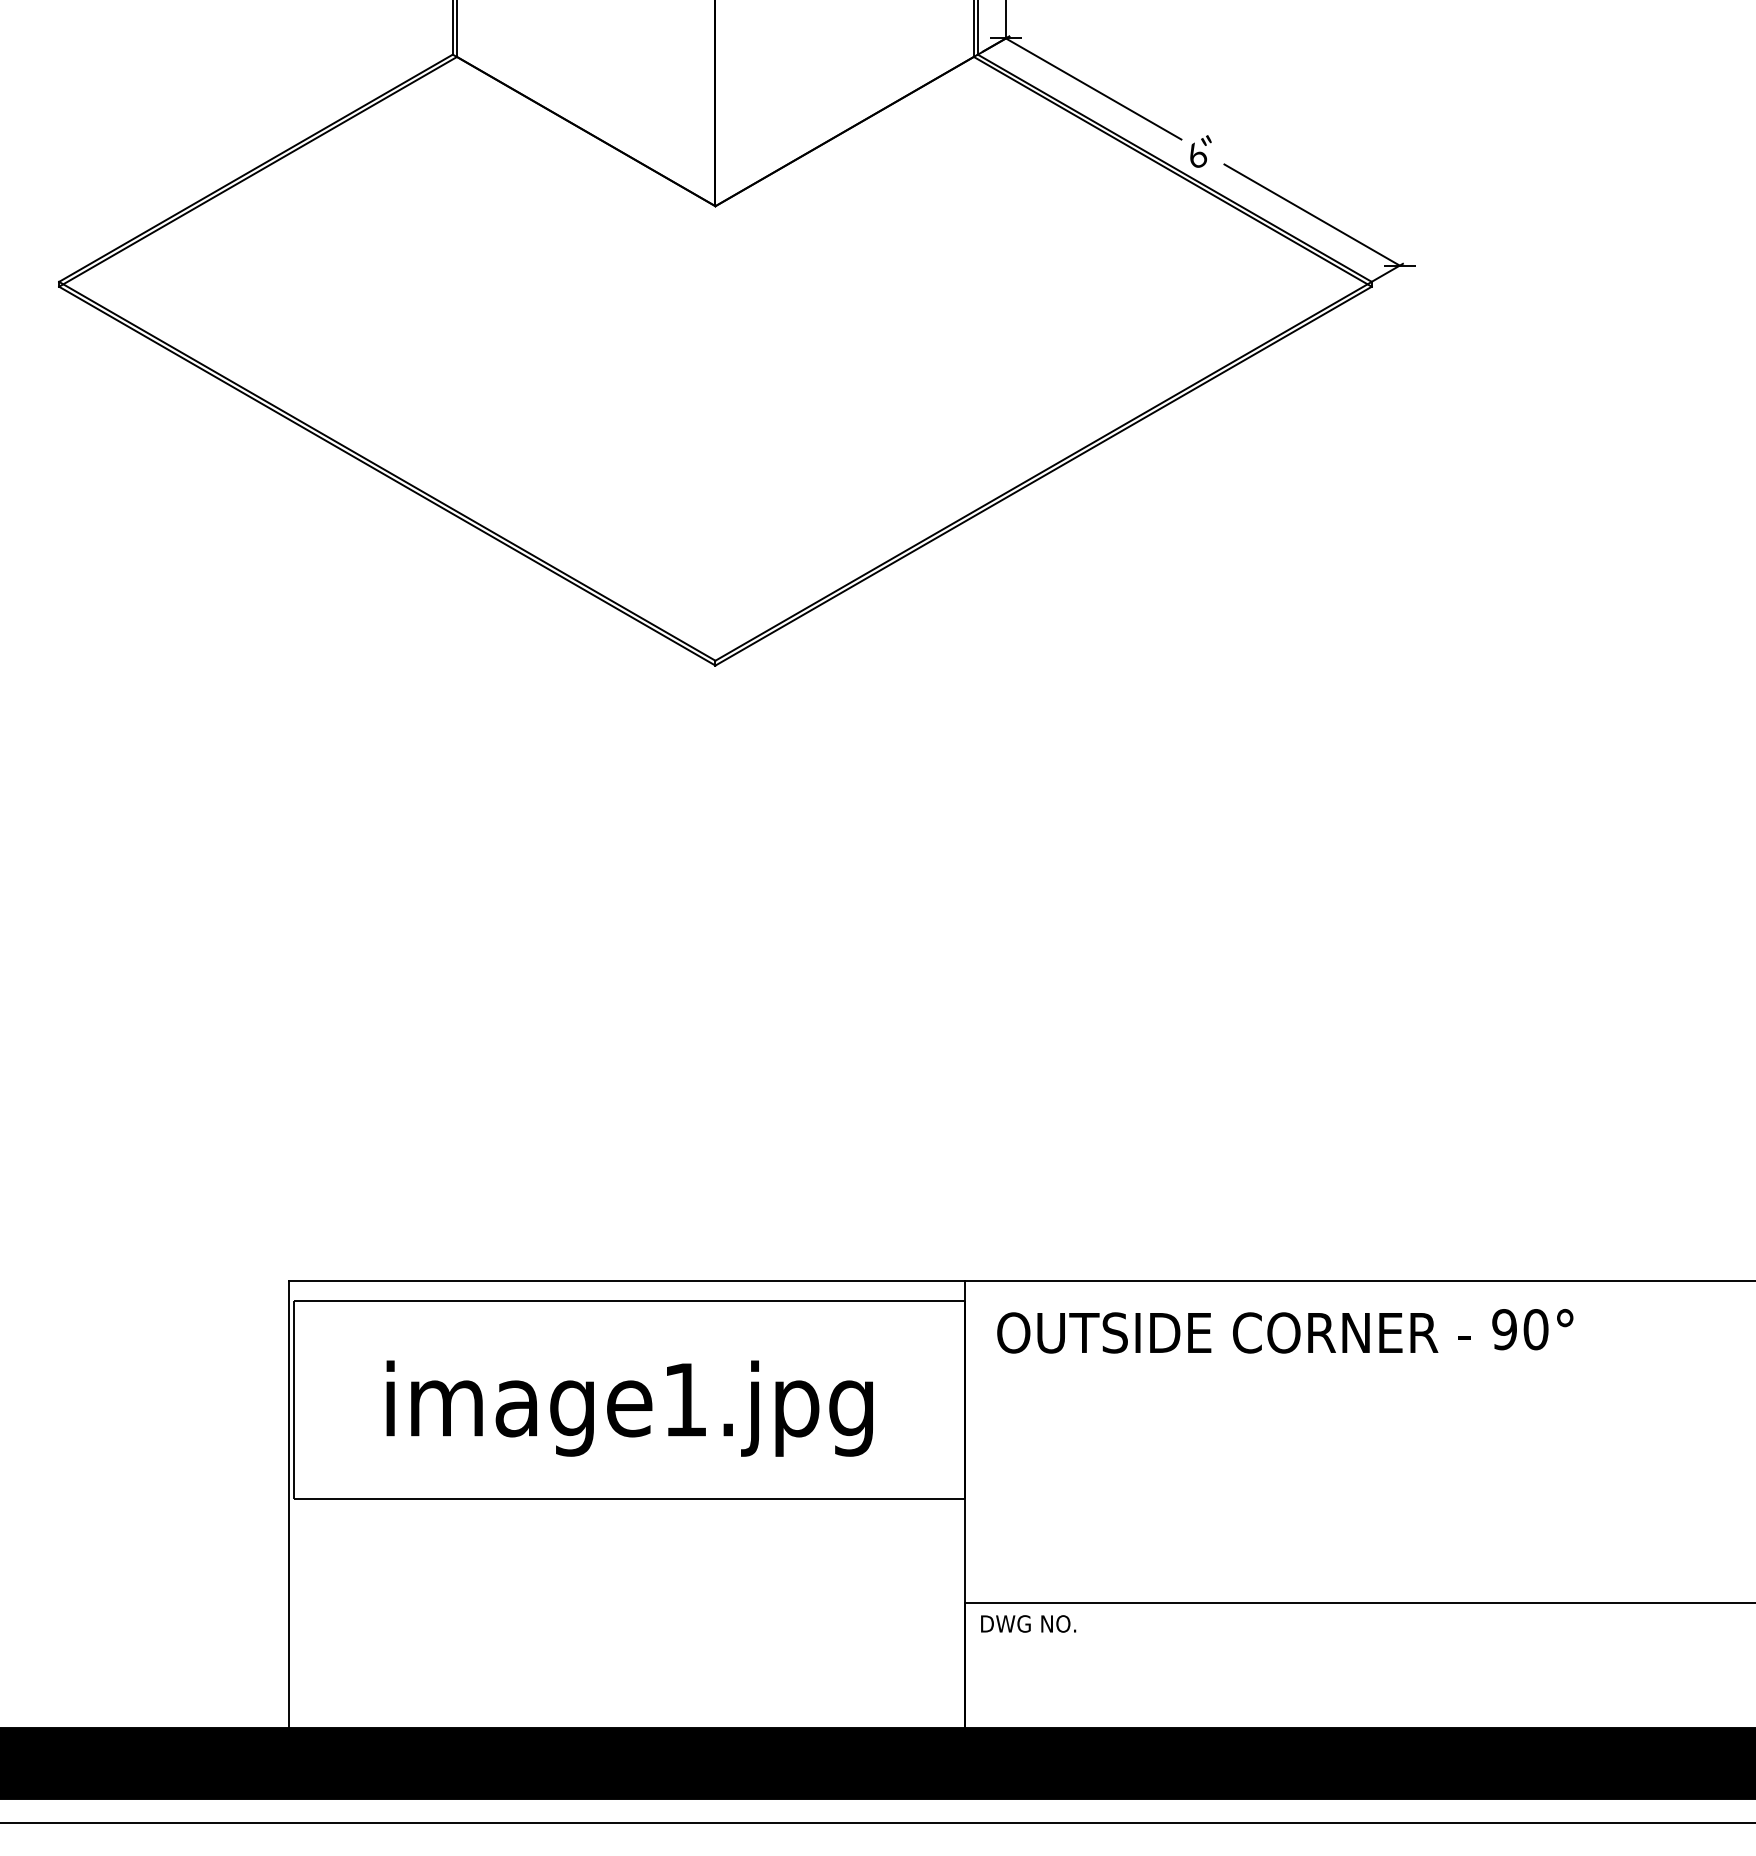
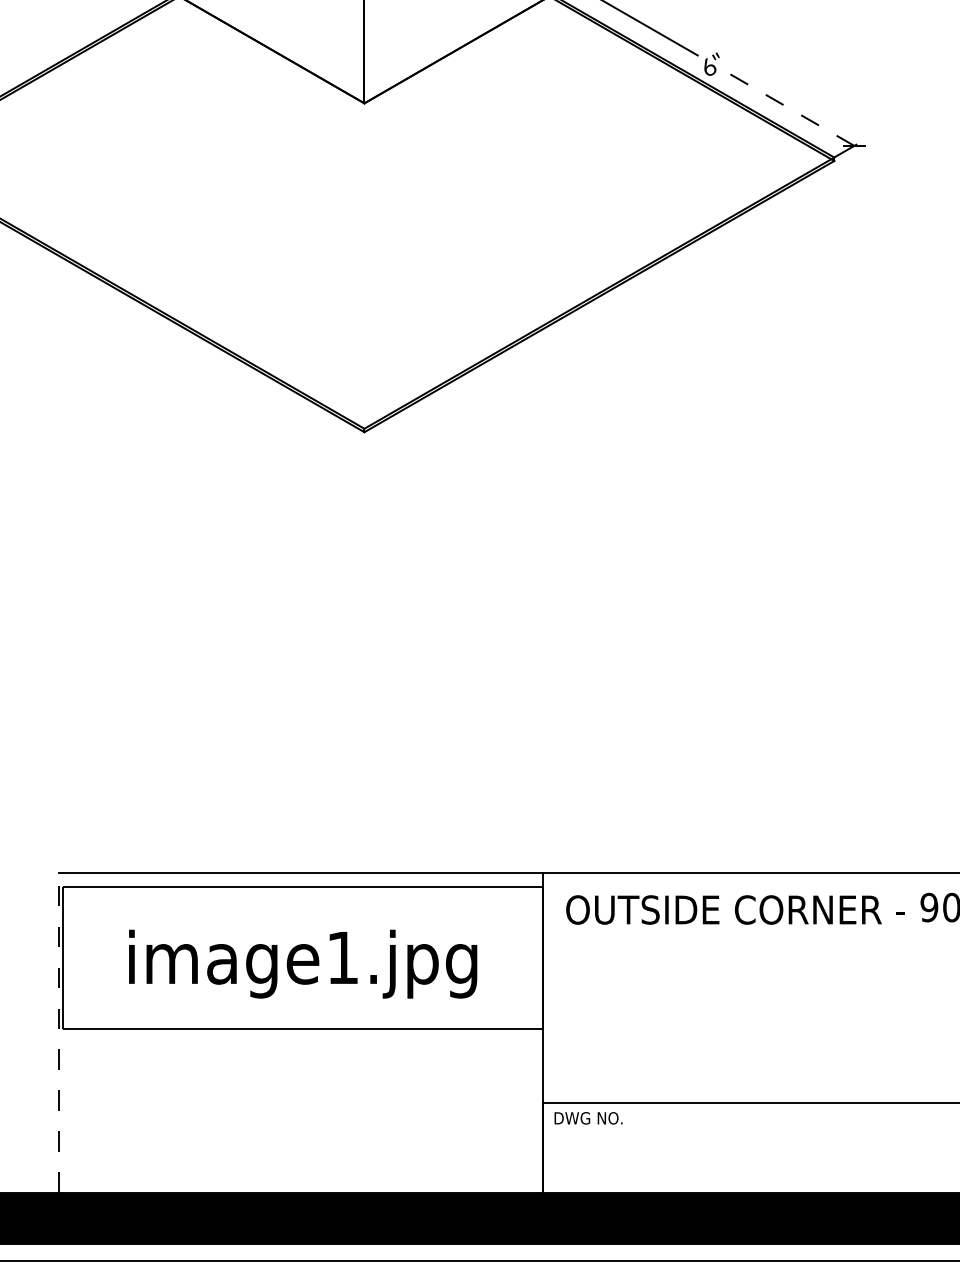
line: (1311, 214) -> (791, 109), solid -> dashed
line: (288, 1503) -> (58, 1032), solid -> dashed

